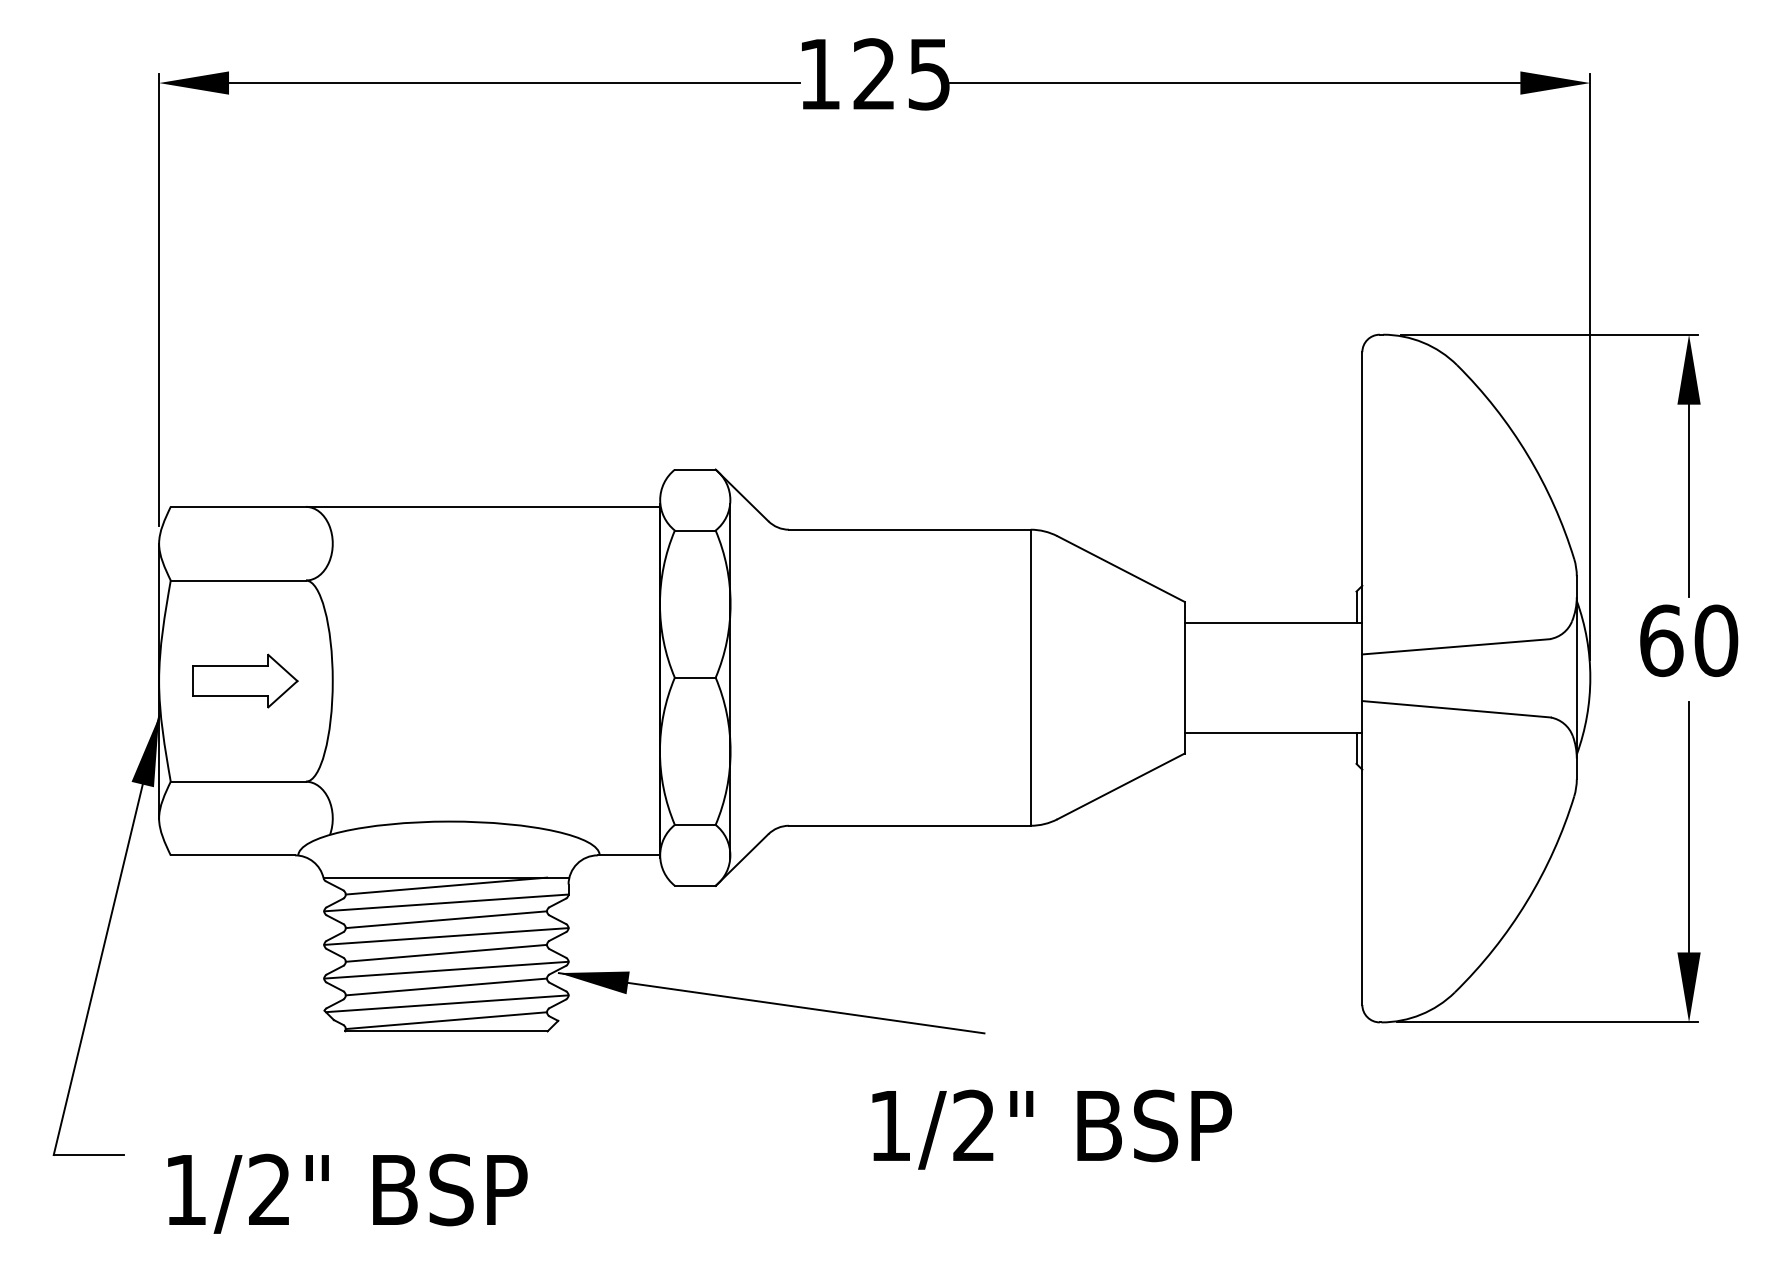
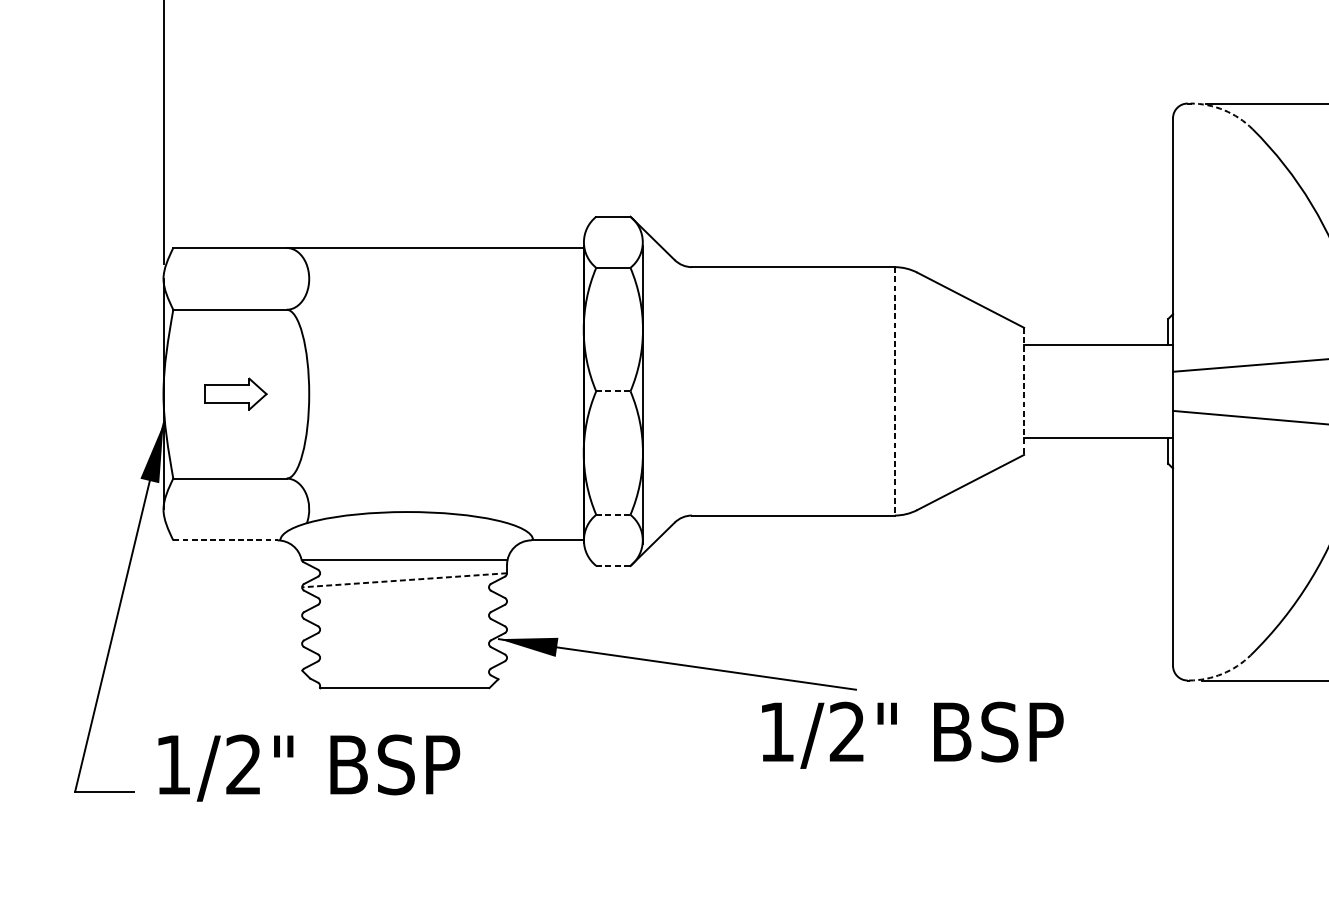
arc: (1423, 342) -> (1224, 110), solid -> dashed
line: (695, 677) -> (613, 391), solid -> dashed
line: (1184, 677) -> (1023, 391), solid -> dashed
line: (1030, 678) -> (894, 391), solid -> dashed
part: (245, 680) -> (236, 393), size x0.7
line: (695, 824) -> (613, 514), solid -> dashed
line: (233, 855) -> (225, 540), solid -> dashed
line: (446, 885) -> (404, 565), removed
line: (695, 885) -> (613, 565), solid -> dashed
line: (445, 902) -> (403, 579), solid -> dashed
line: (446, 919) -> (404, 594), removed
line: (446, 936) -> (404, 608), removed
line: (446, 952) -> (404, 621), removed
line: (446, 969) -> (404, 636), removed
line: (446, 986) -> (404, 650), removed
line: (447, 1003) -> (405, 664), removed
arc: (1421, 1014) -> (1222, 673), solid -> dashed
line: (446, 1020) -> (404, 678), removed
text: (1051, 1129) -> (912, 735), moved
text: (347, 1193) -> (308, 767), moved

